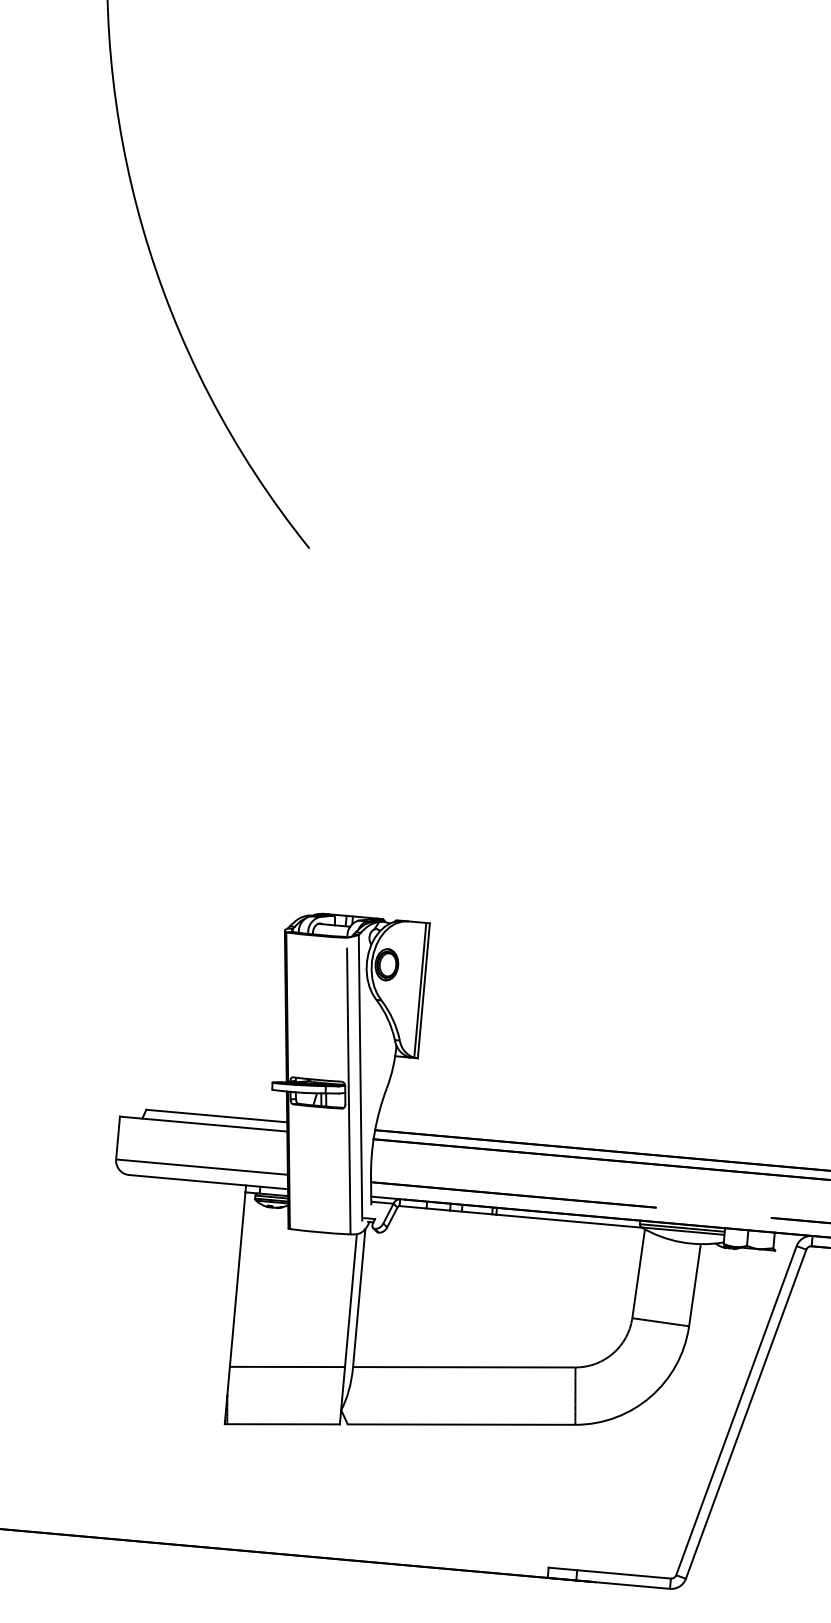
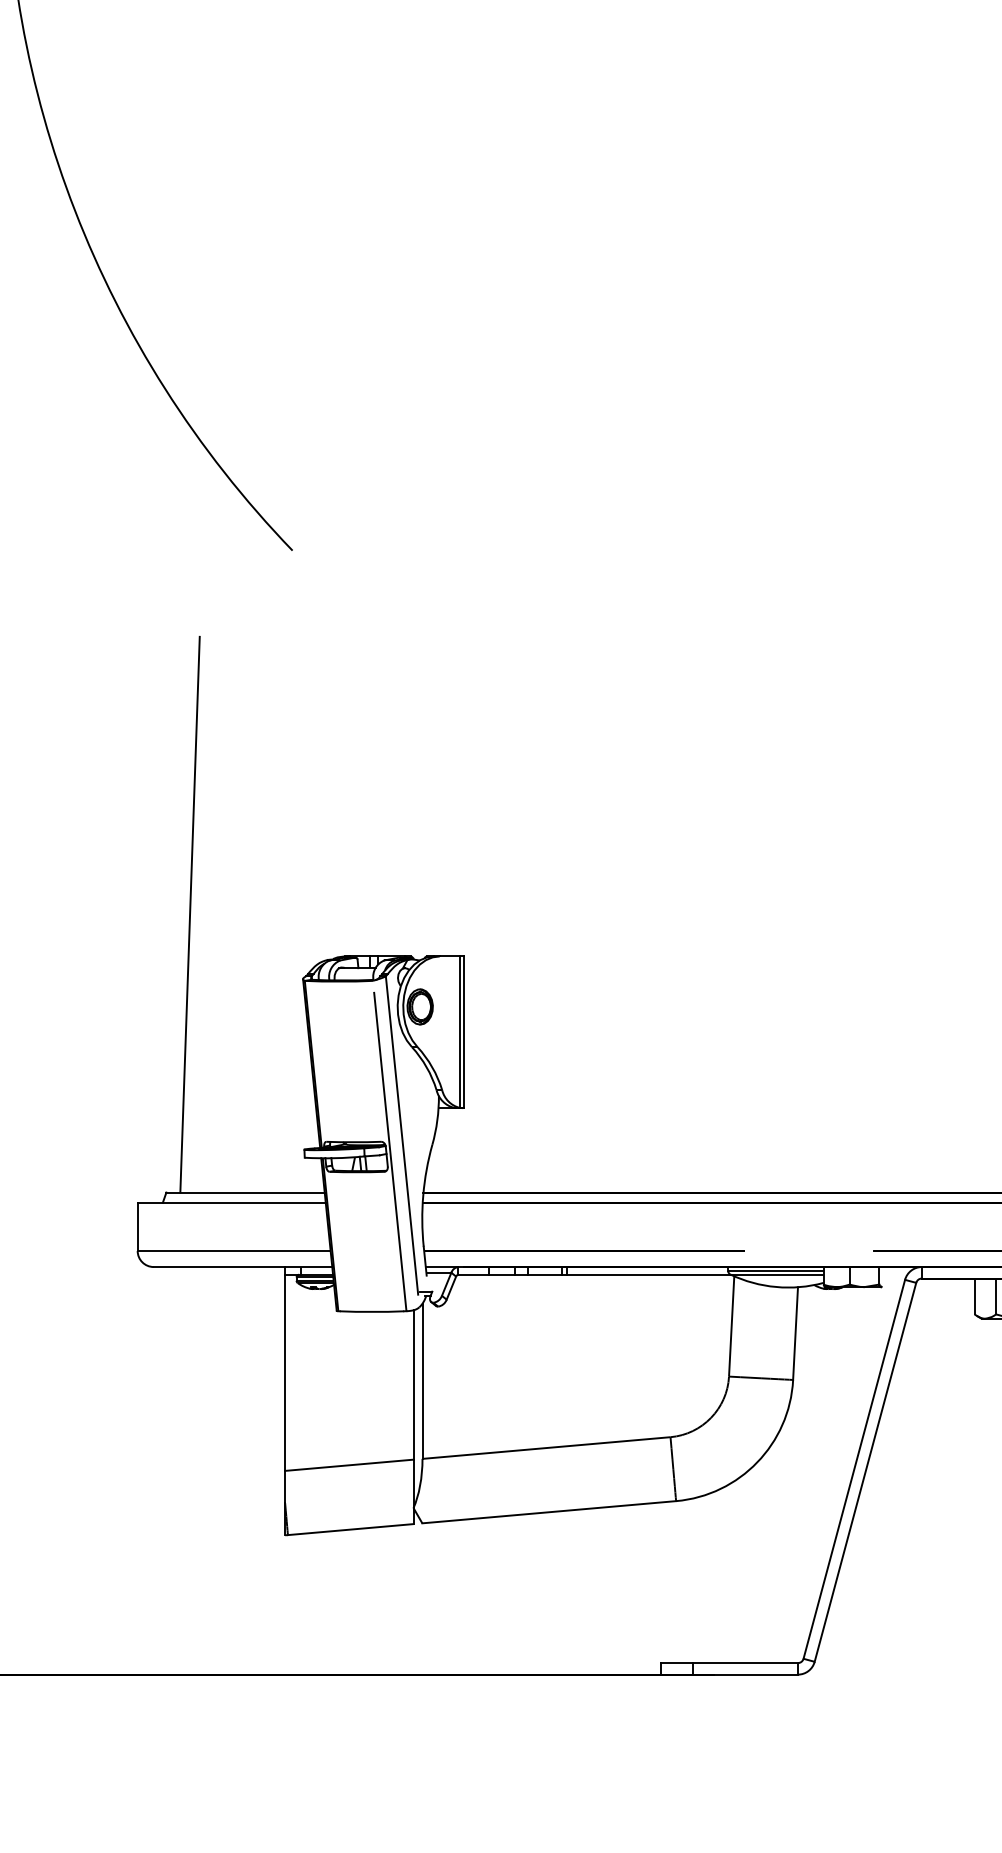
line: (188, 864) -> (189, 914), added

